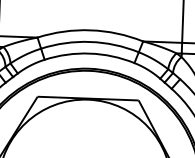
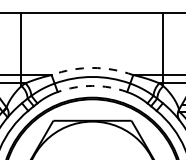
arc: (90, 29) -> (92, 67), solid -> dashed
arc: (89, 52) -> (92, 85), solid -> dashed

